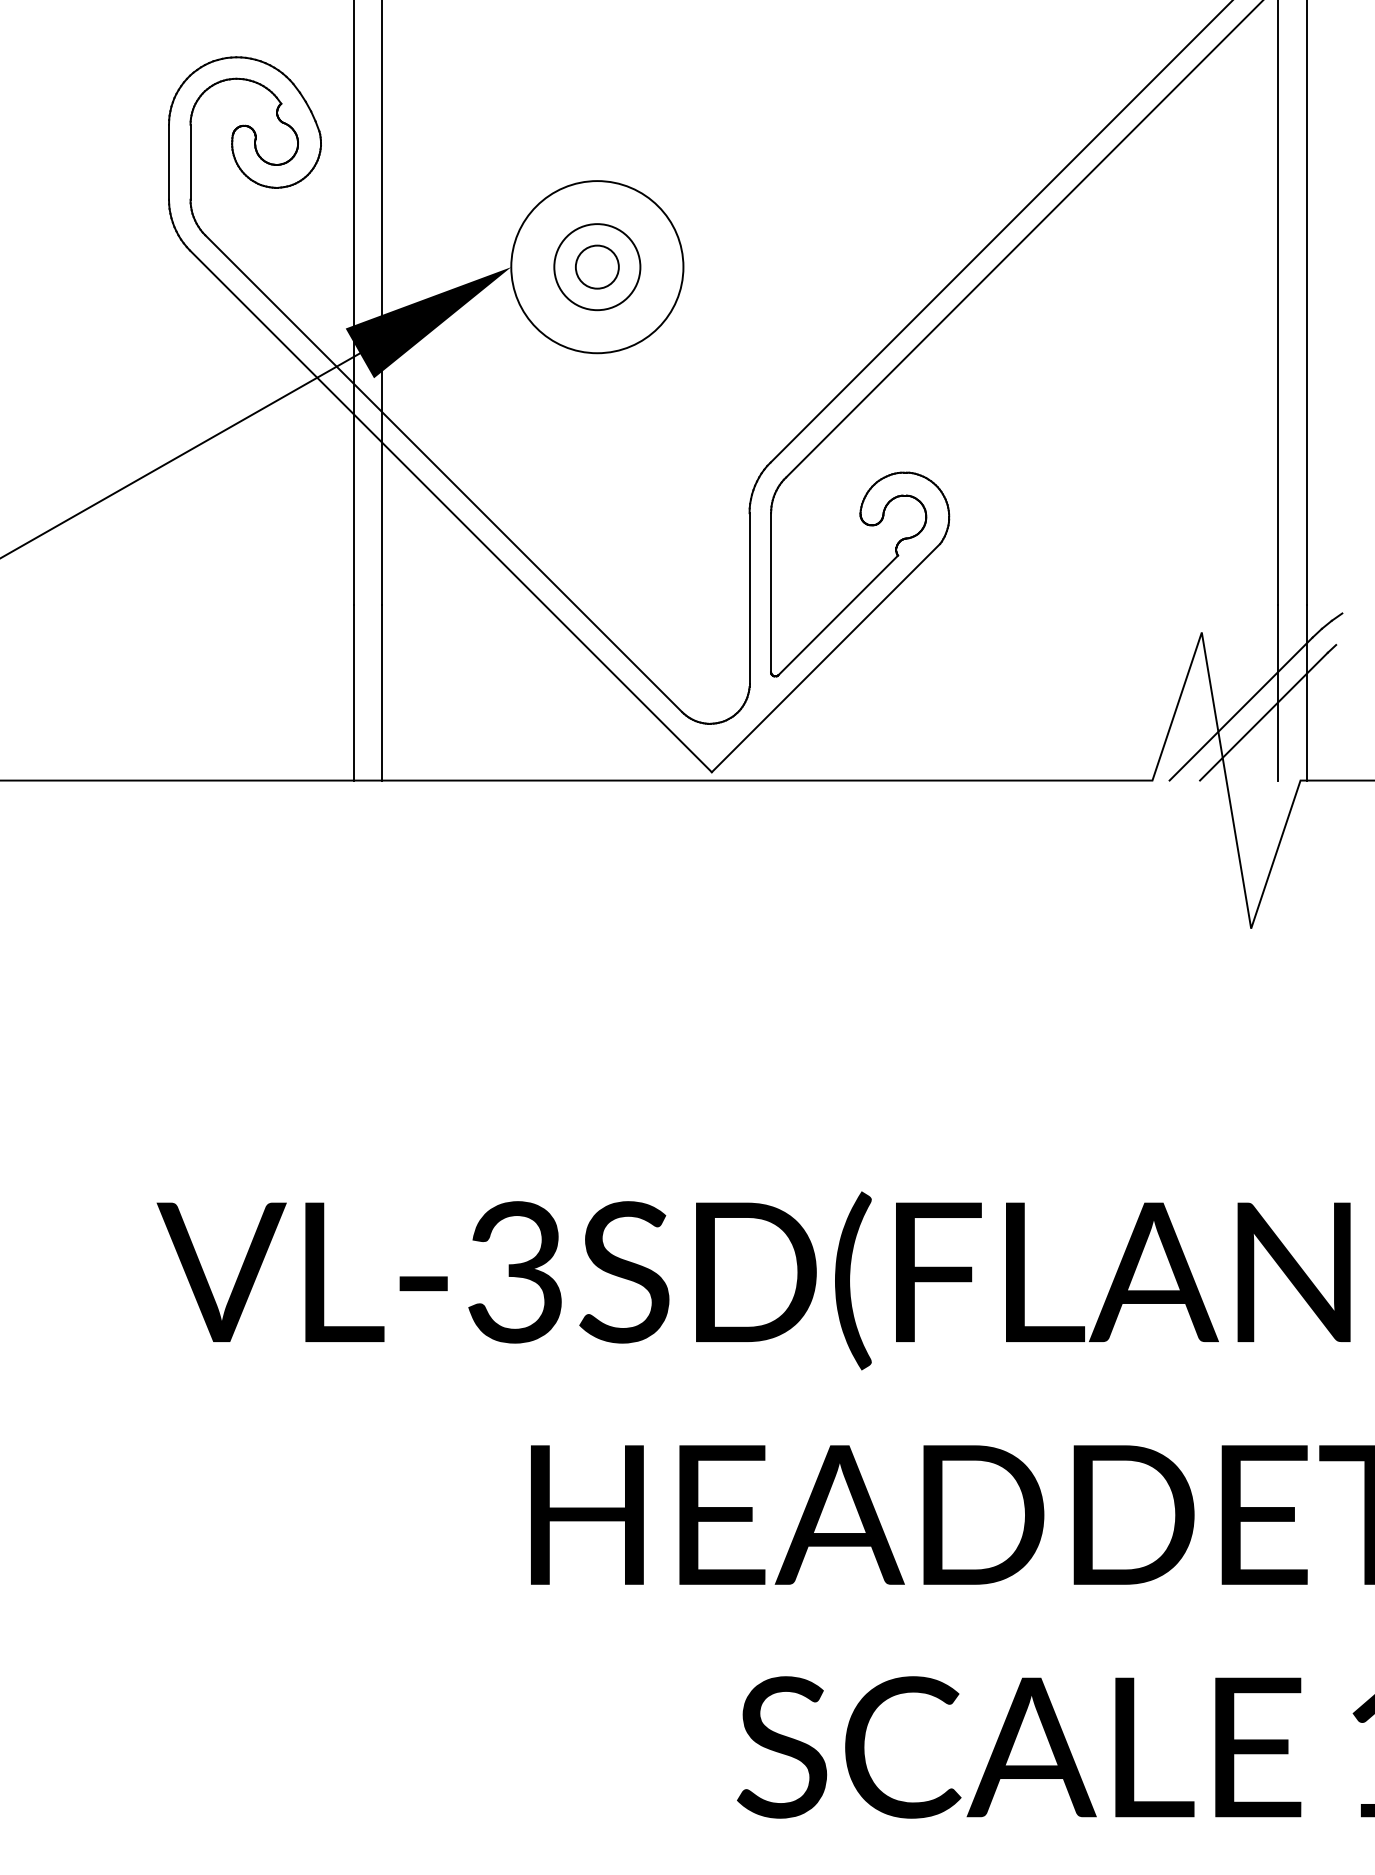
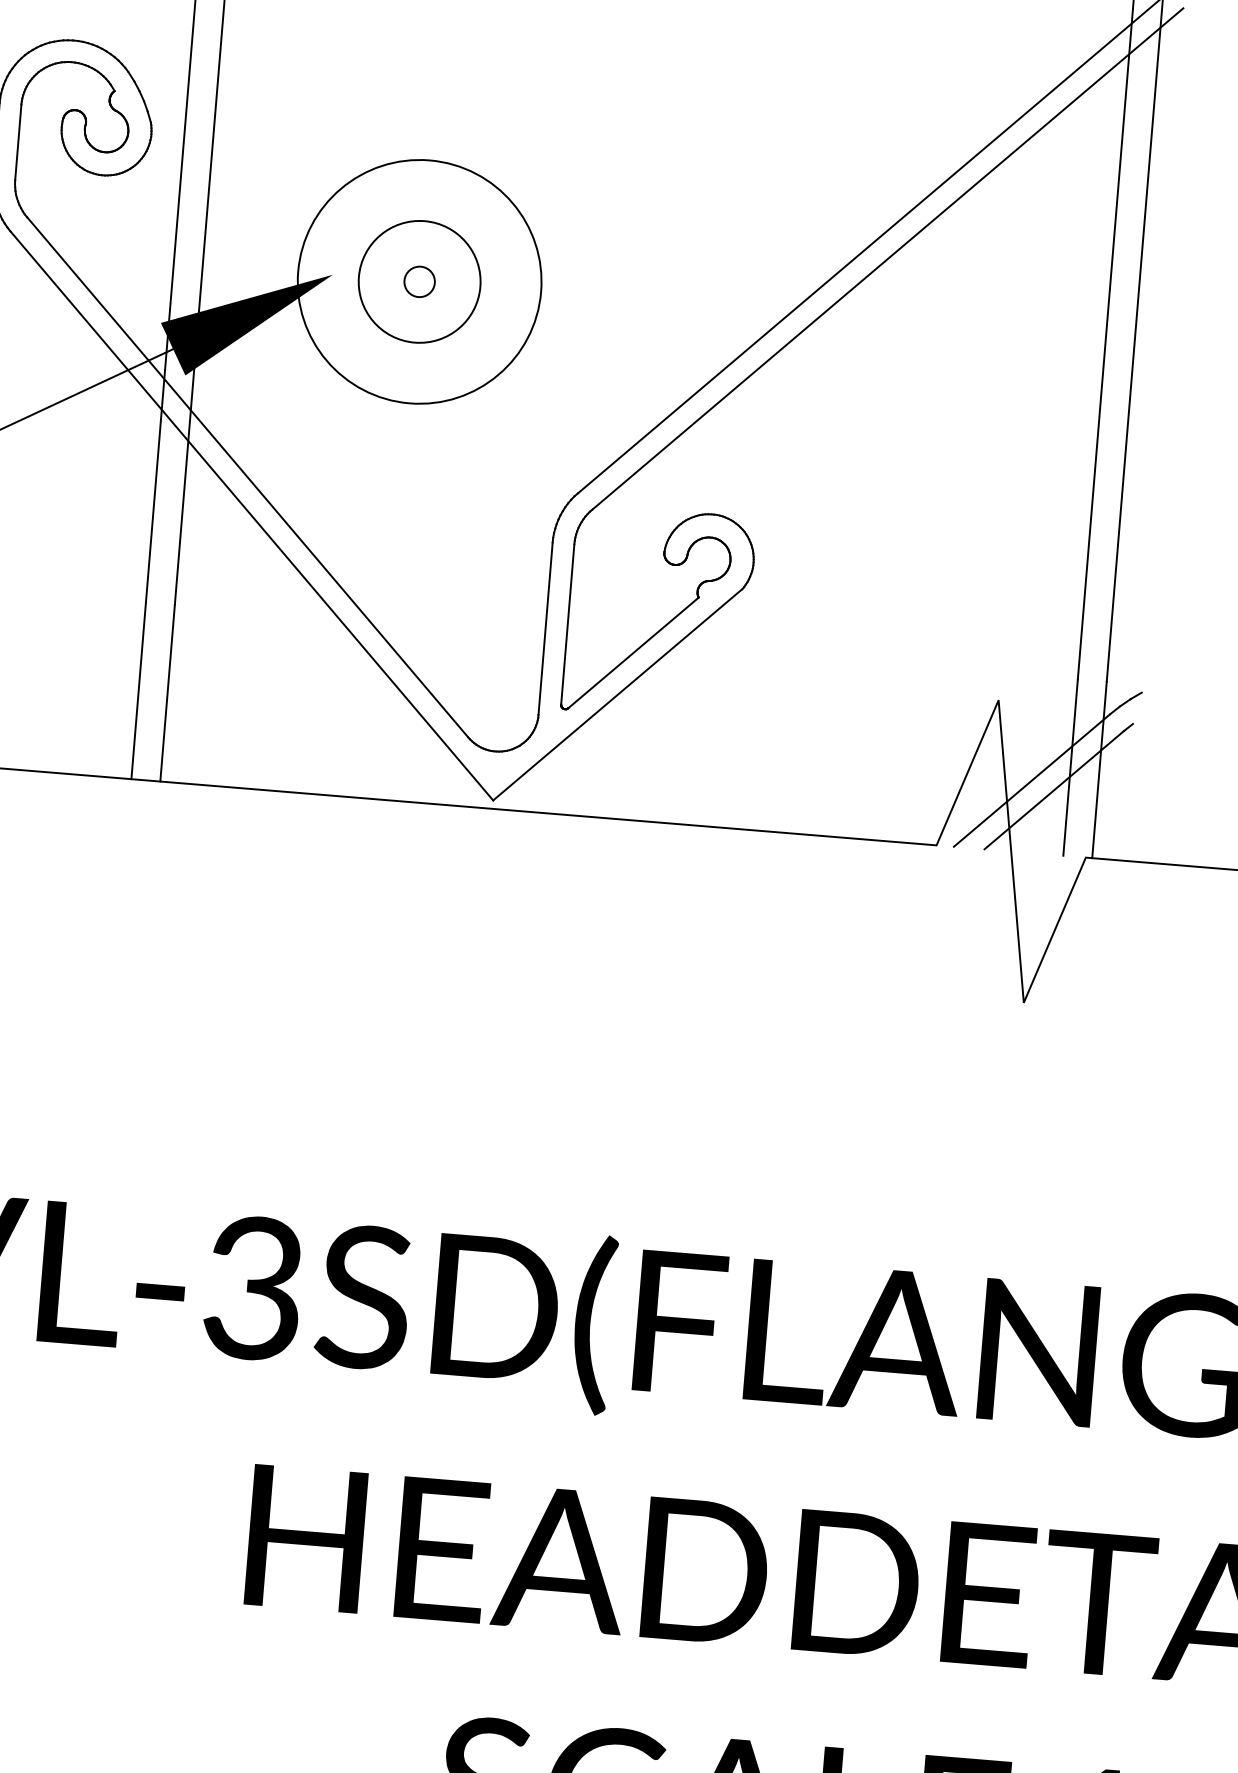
circle: (596, 266) -> (418, 281), size x0.7
circle: (597, 267) -> (419, 282), size x1.4
circle: (597, 267) -> (419, 282), size x1.4

